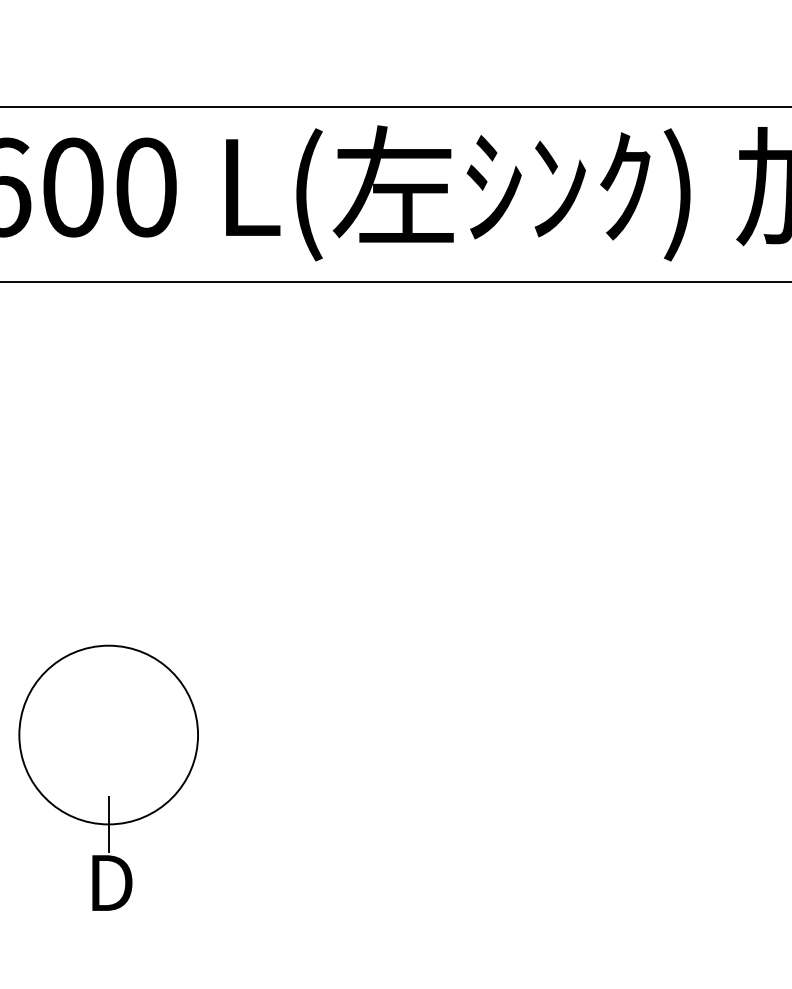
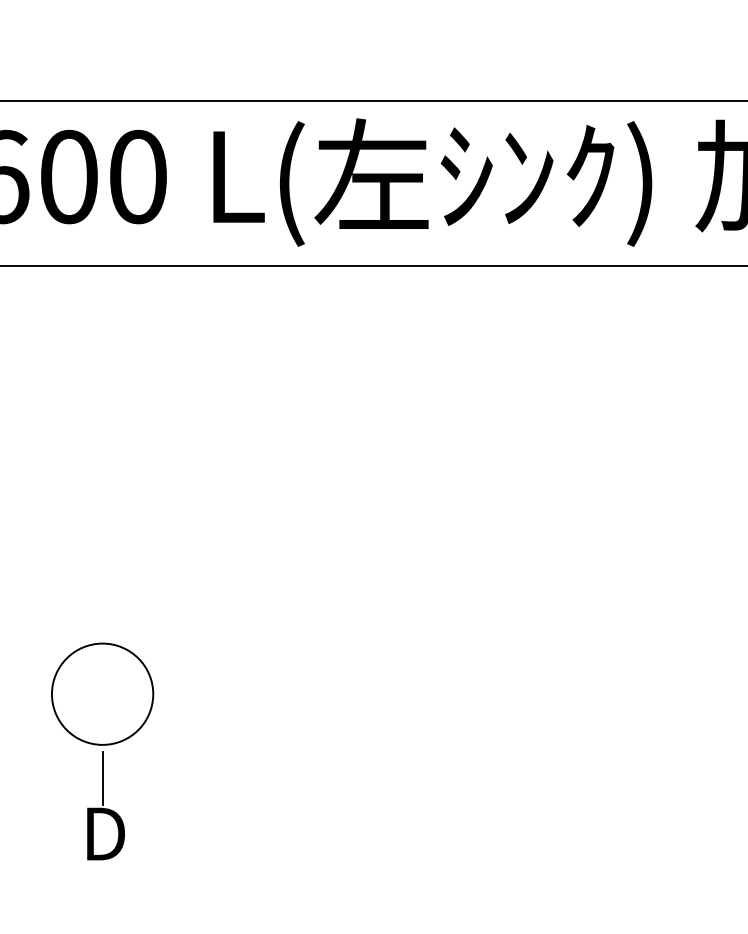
circle: (108, 734) -> (102, 693), size x0.6

